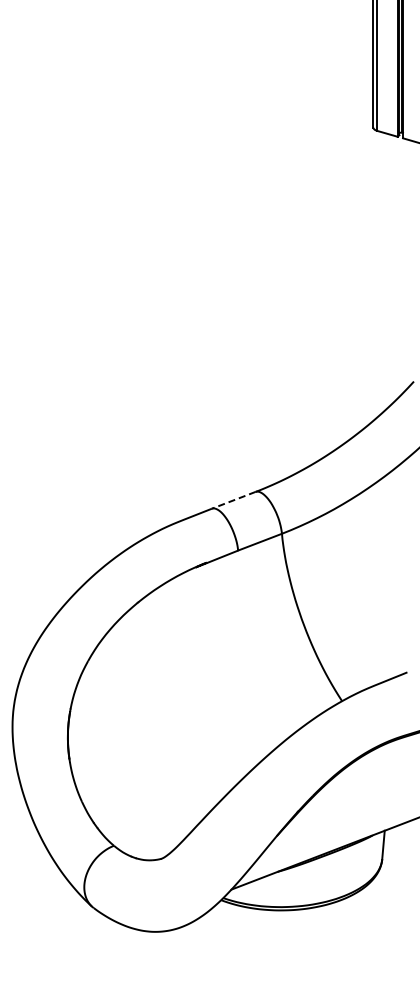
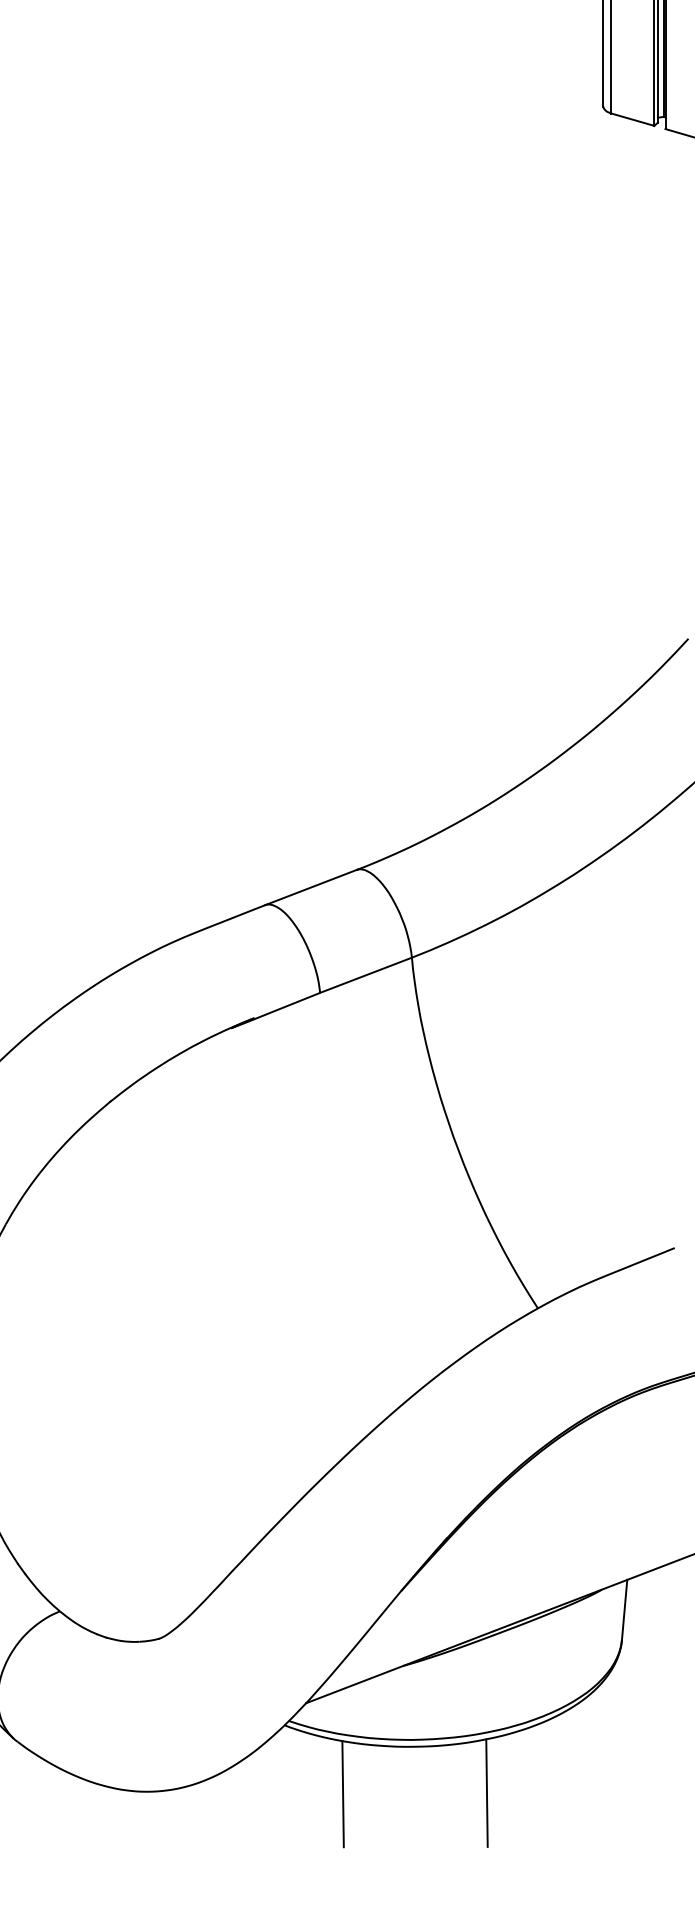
line: (233, 500) -> (310, 887), dashed -> solid
line: (248, 932) -> (341, 1793), added
line: (317, 932) -> (486, 1793), added

